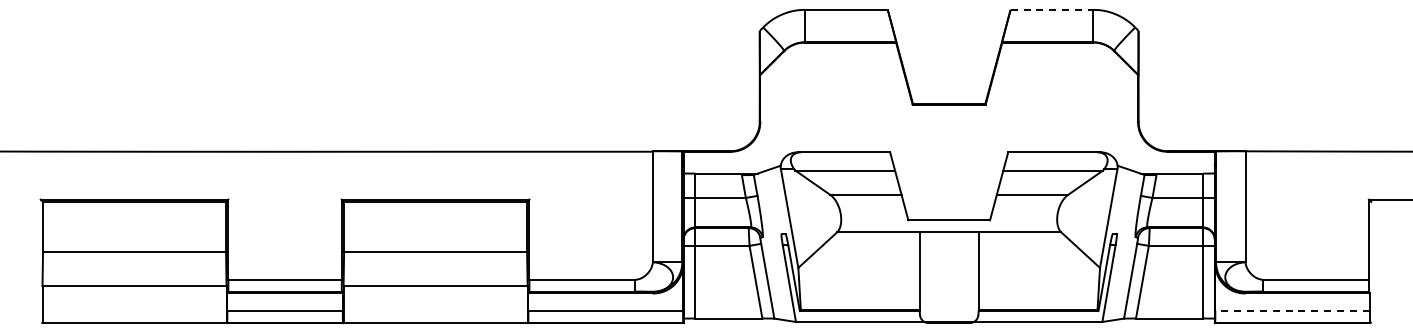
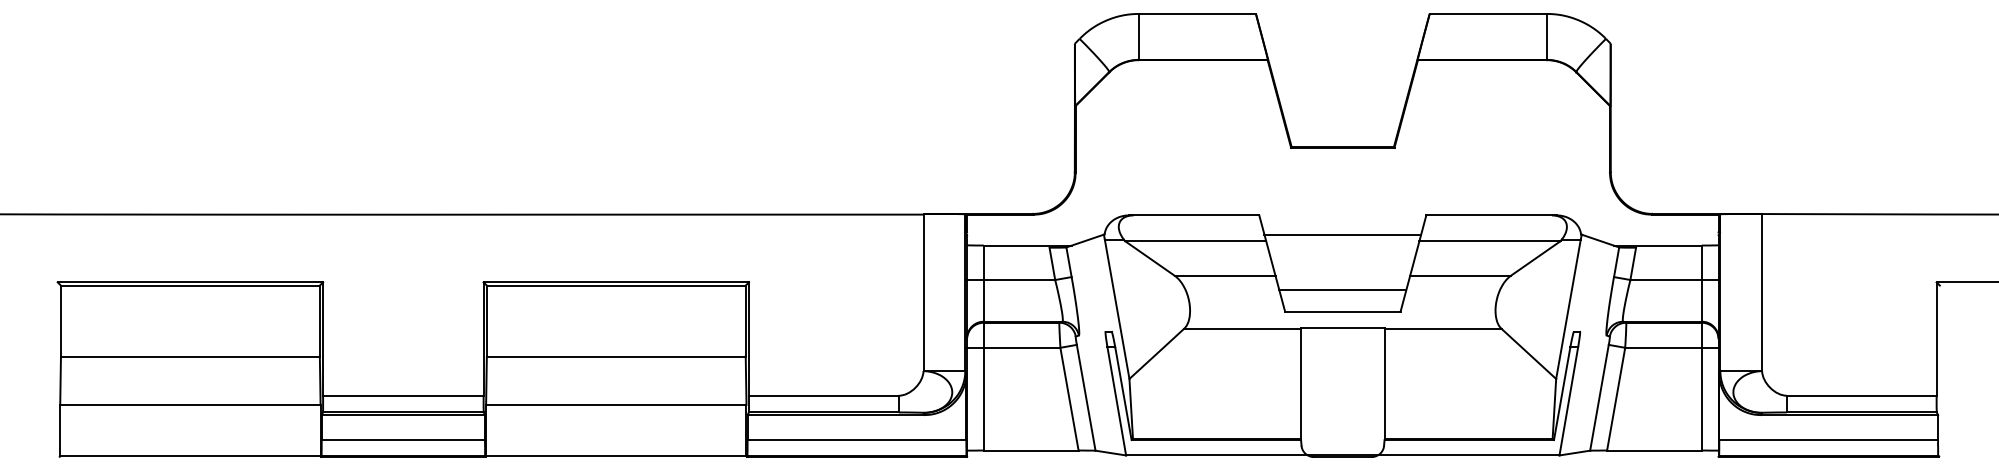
line: (1052, 9) -> (1488, 13), dashed -> solid
line: (948, 165) -> (1341, 234), added
line: (949, 204) -> (1343, 289), added
line: (1292, 310) -> (1828, 439), dashed -> solid

